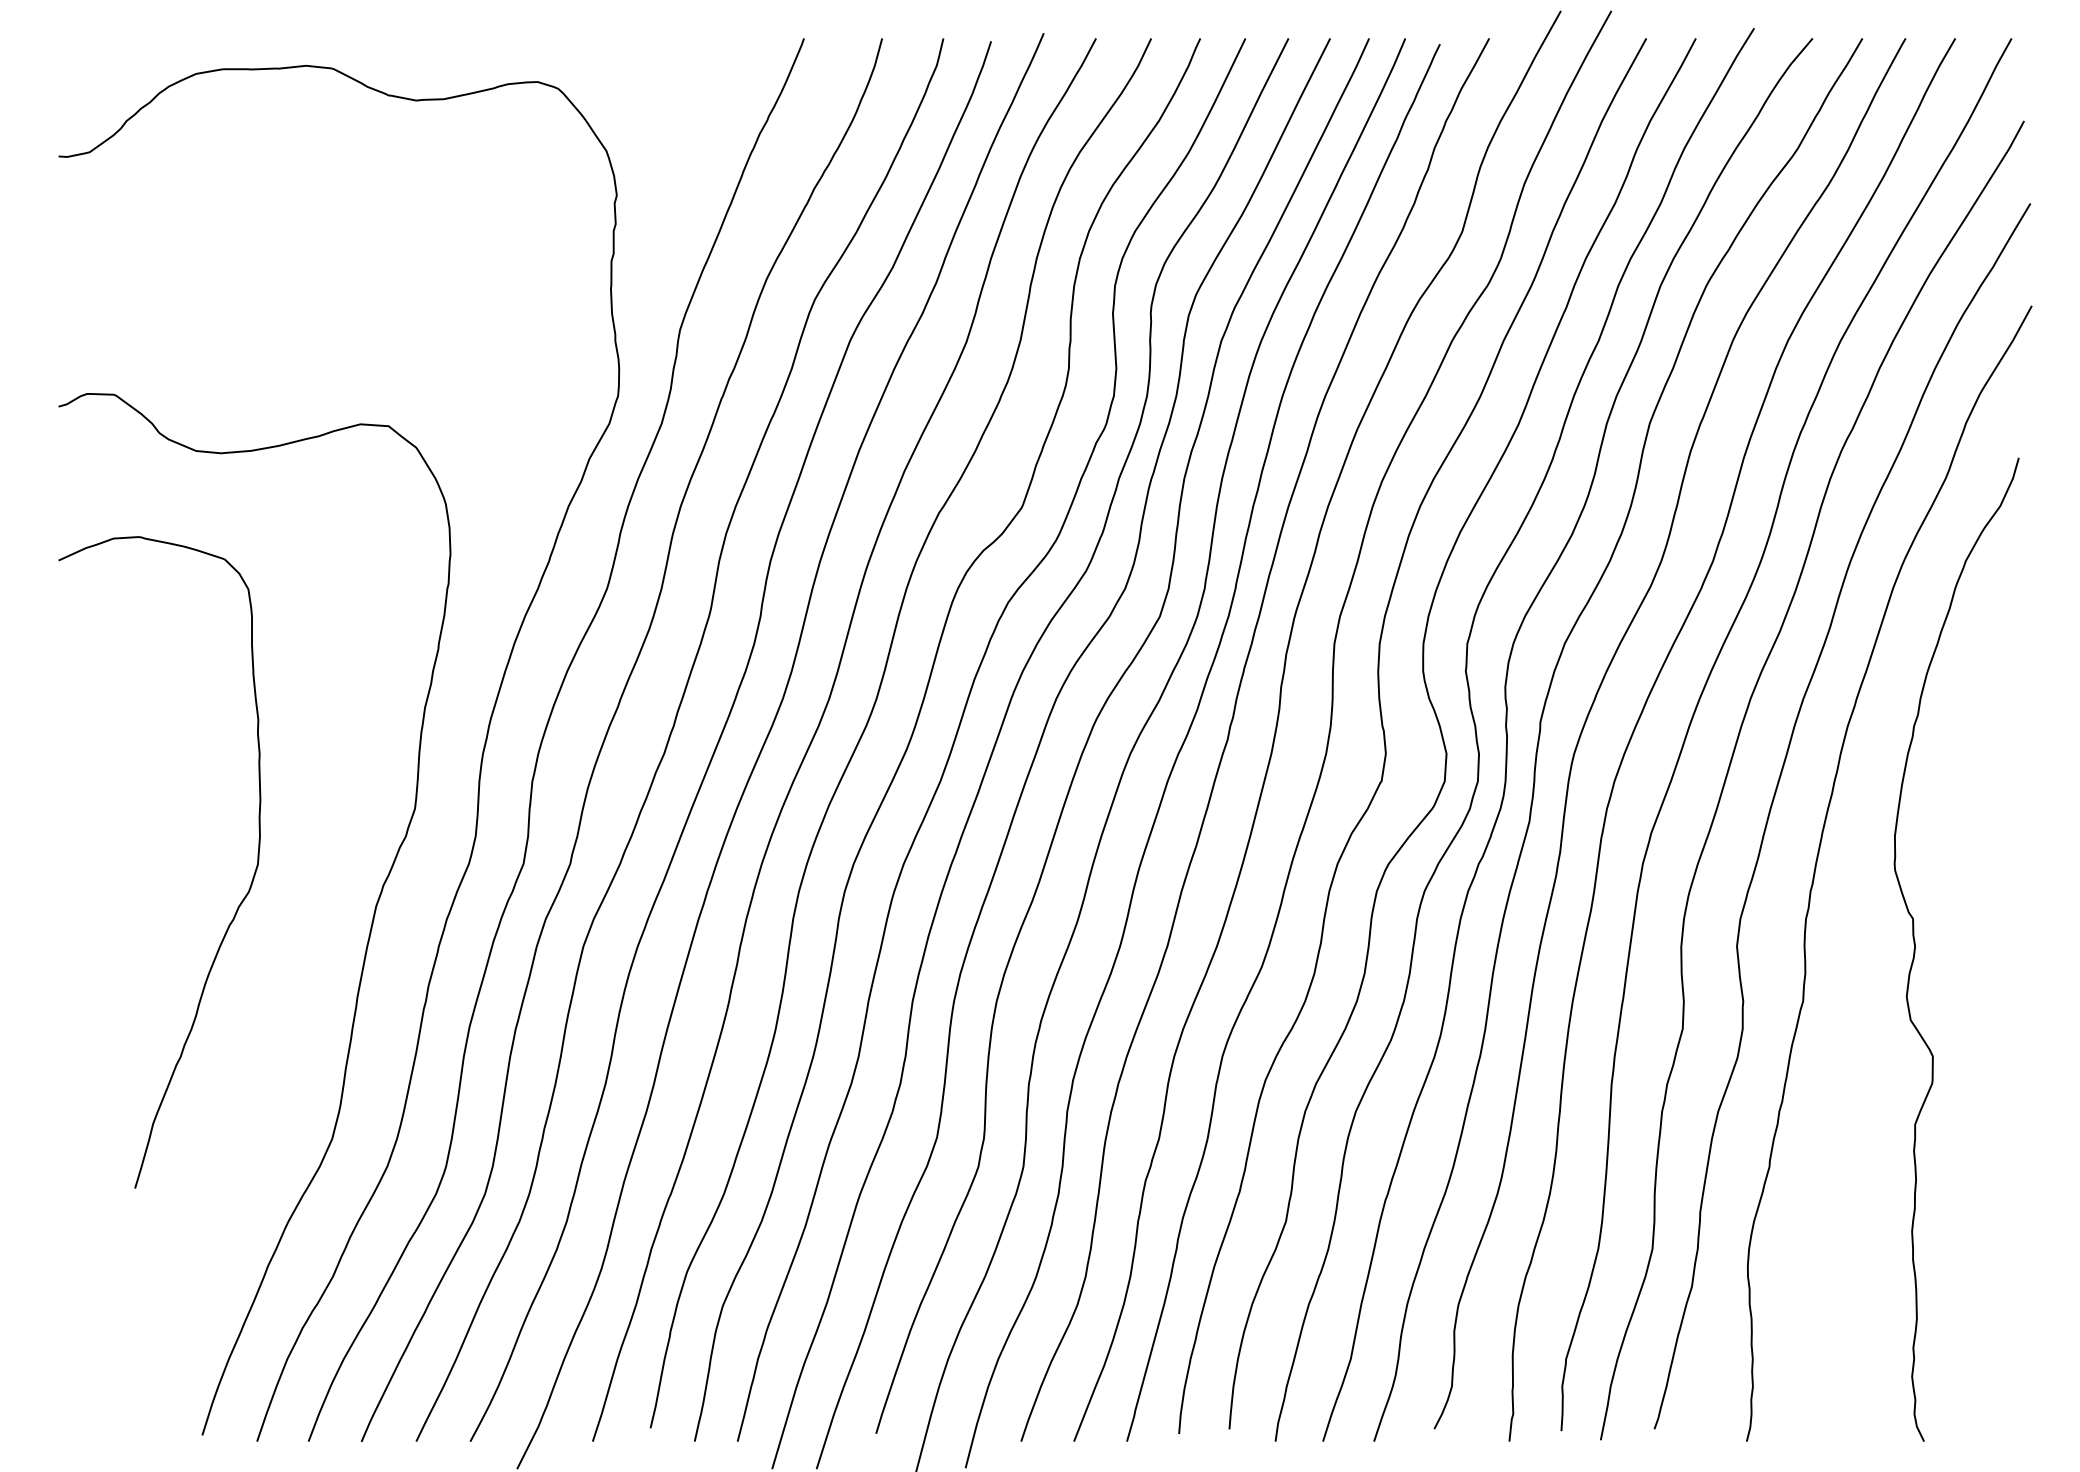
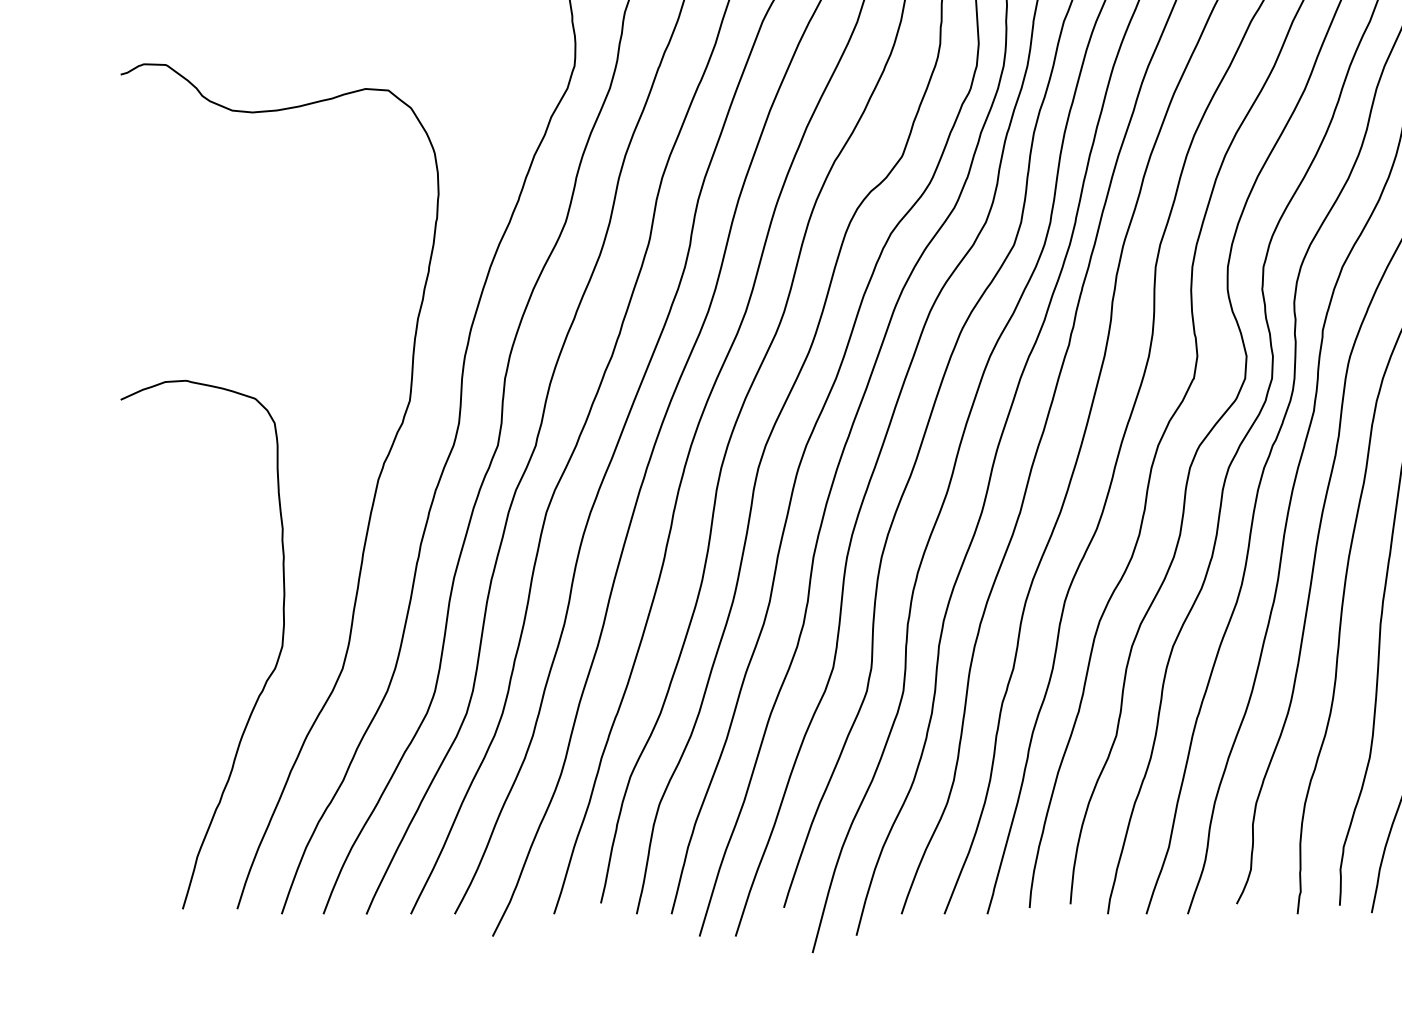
curve: (238, 905) -> (266, 679), moved

